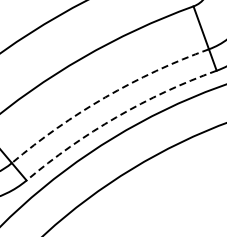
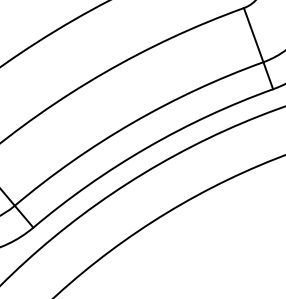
arc: (105, 97) -> (132, 123), dashed -> solid
arc: (116, 117) -> (146, 148), dashed -> solid

